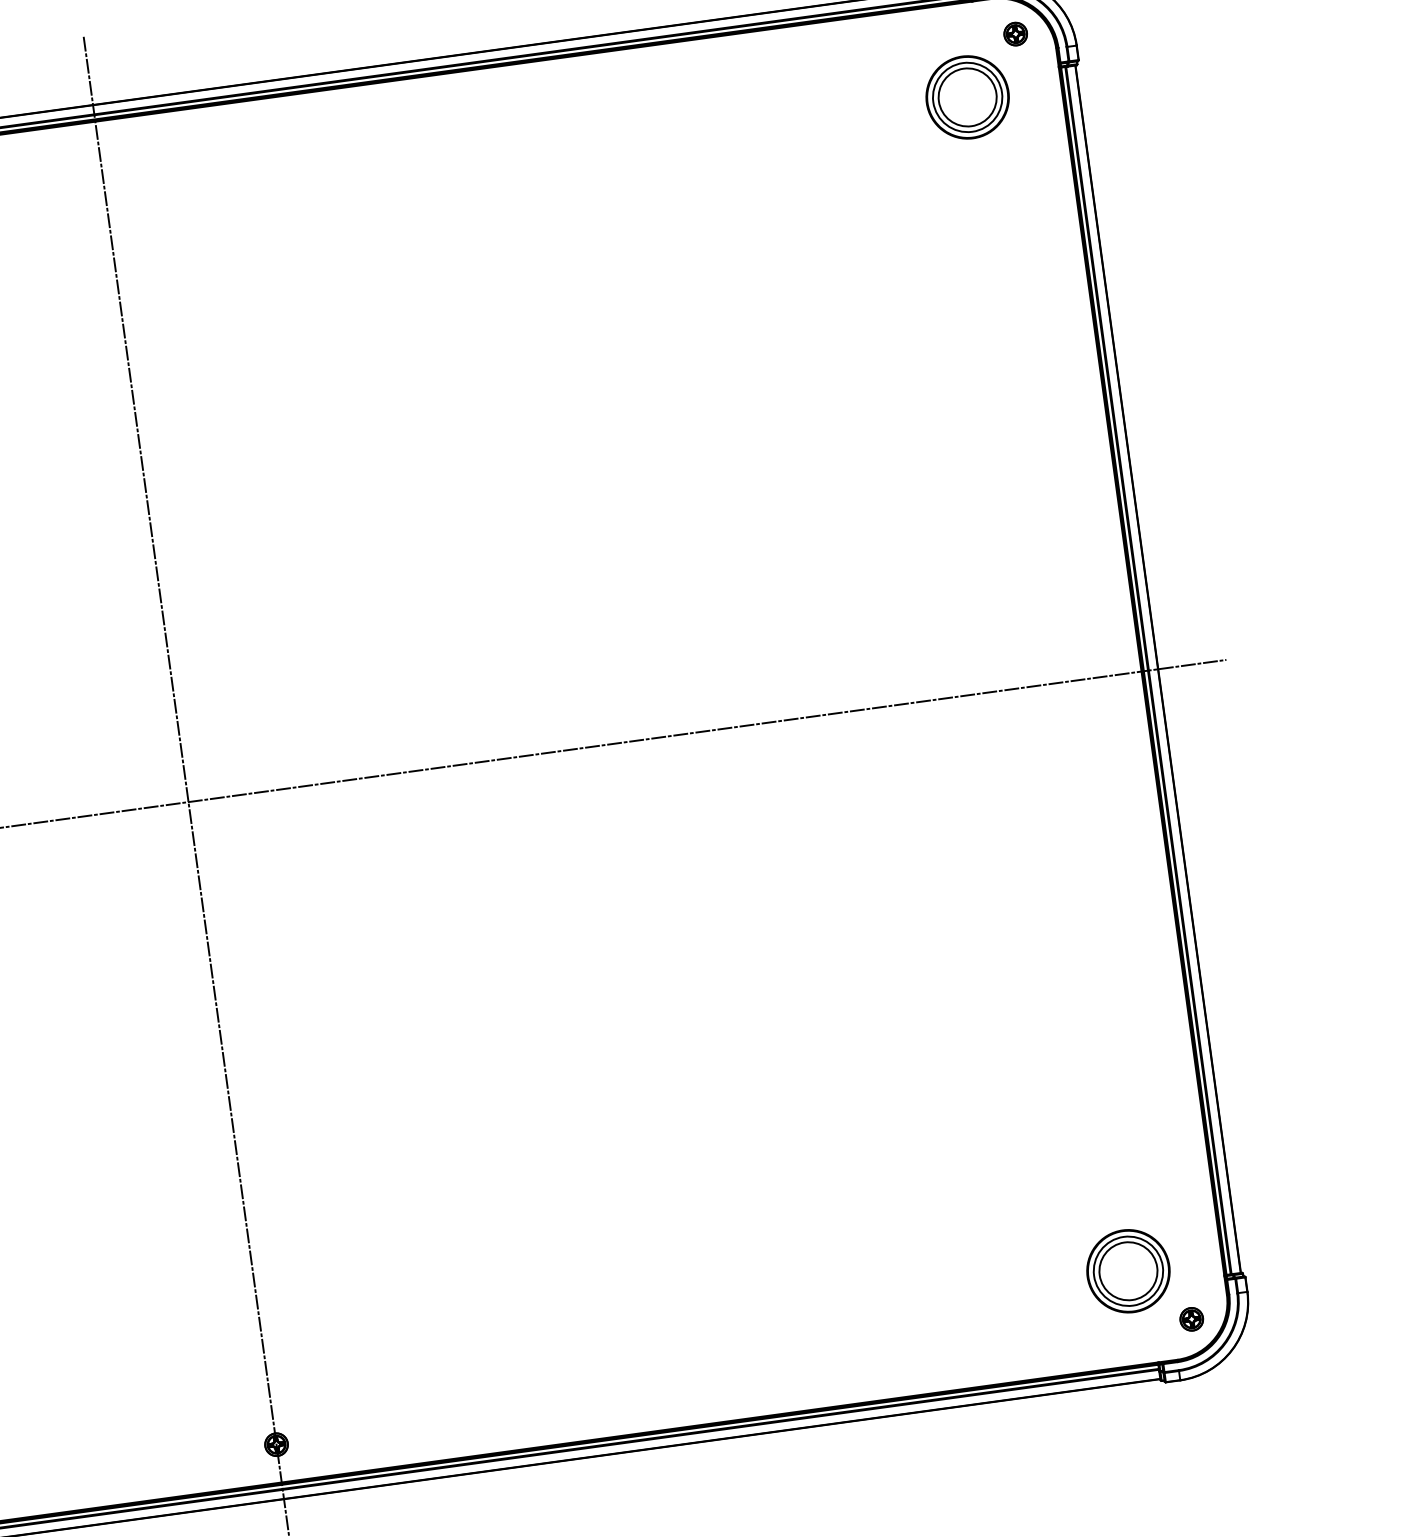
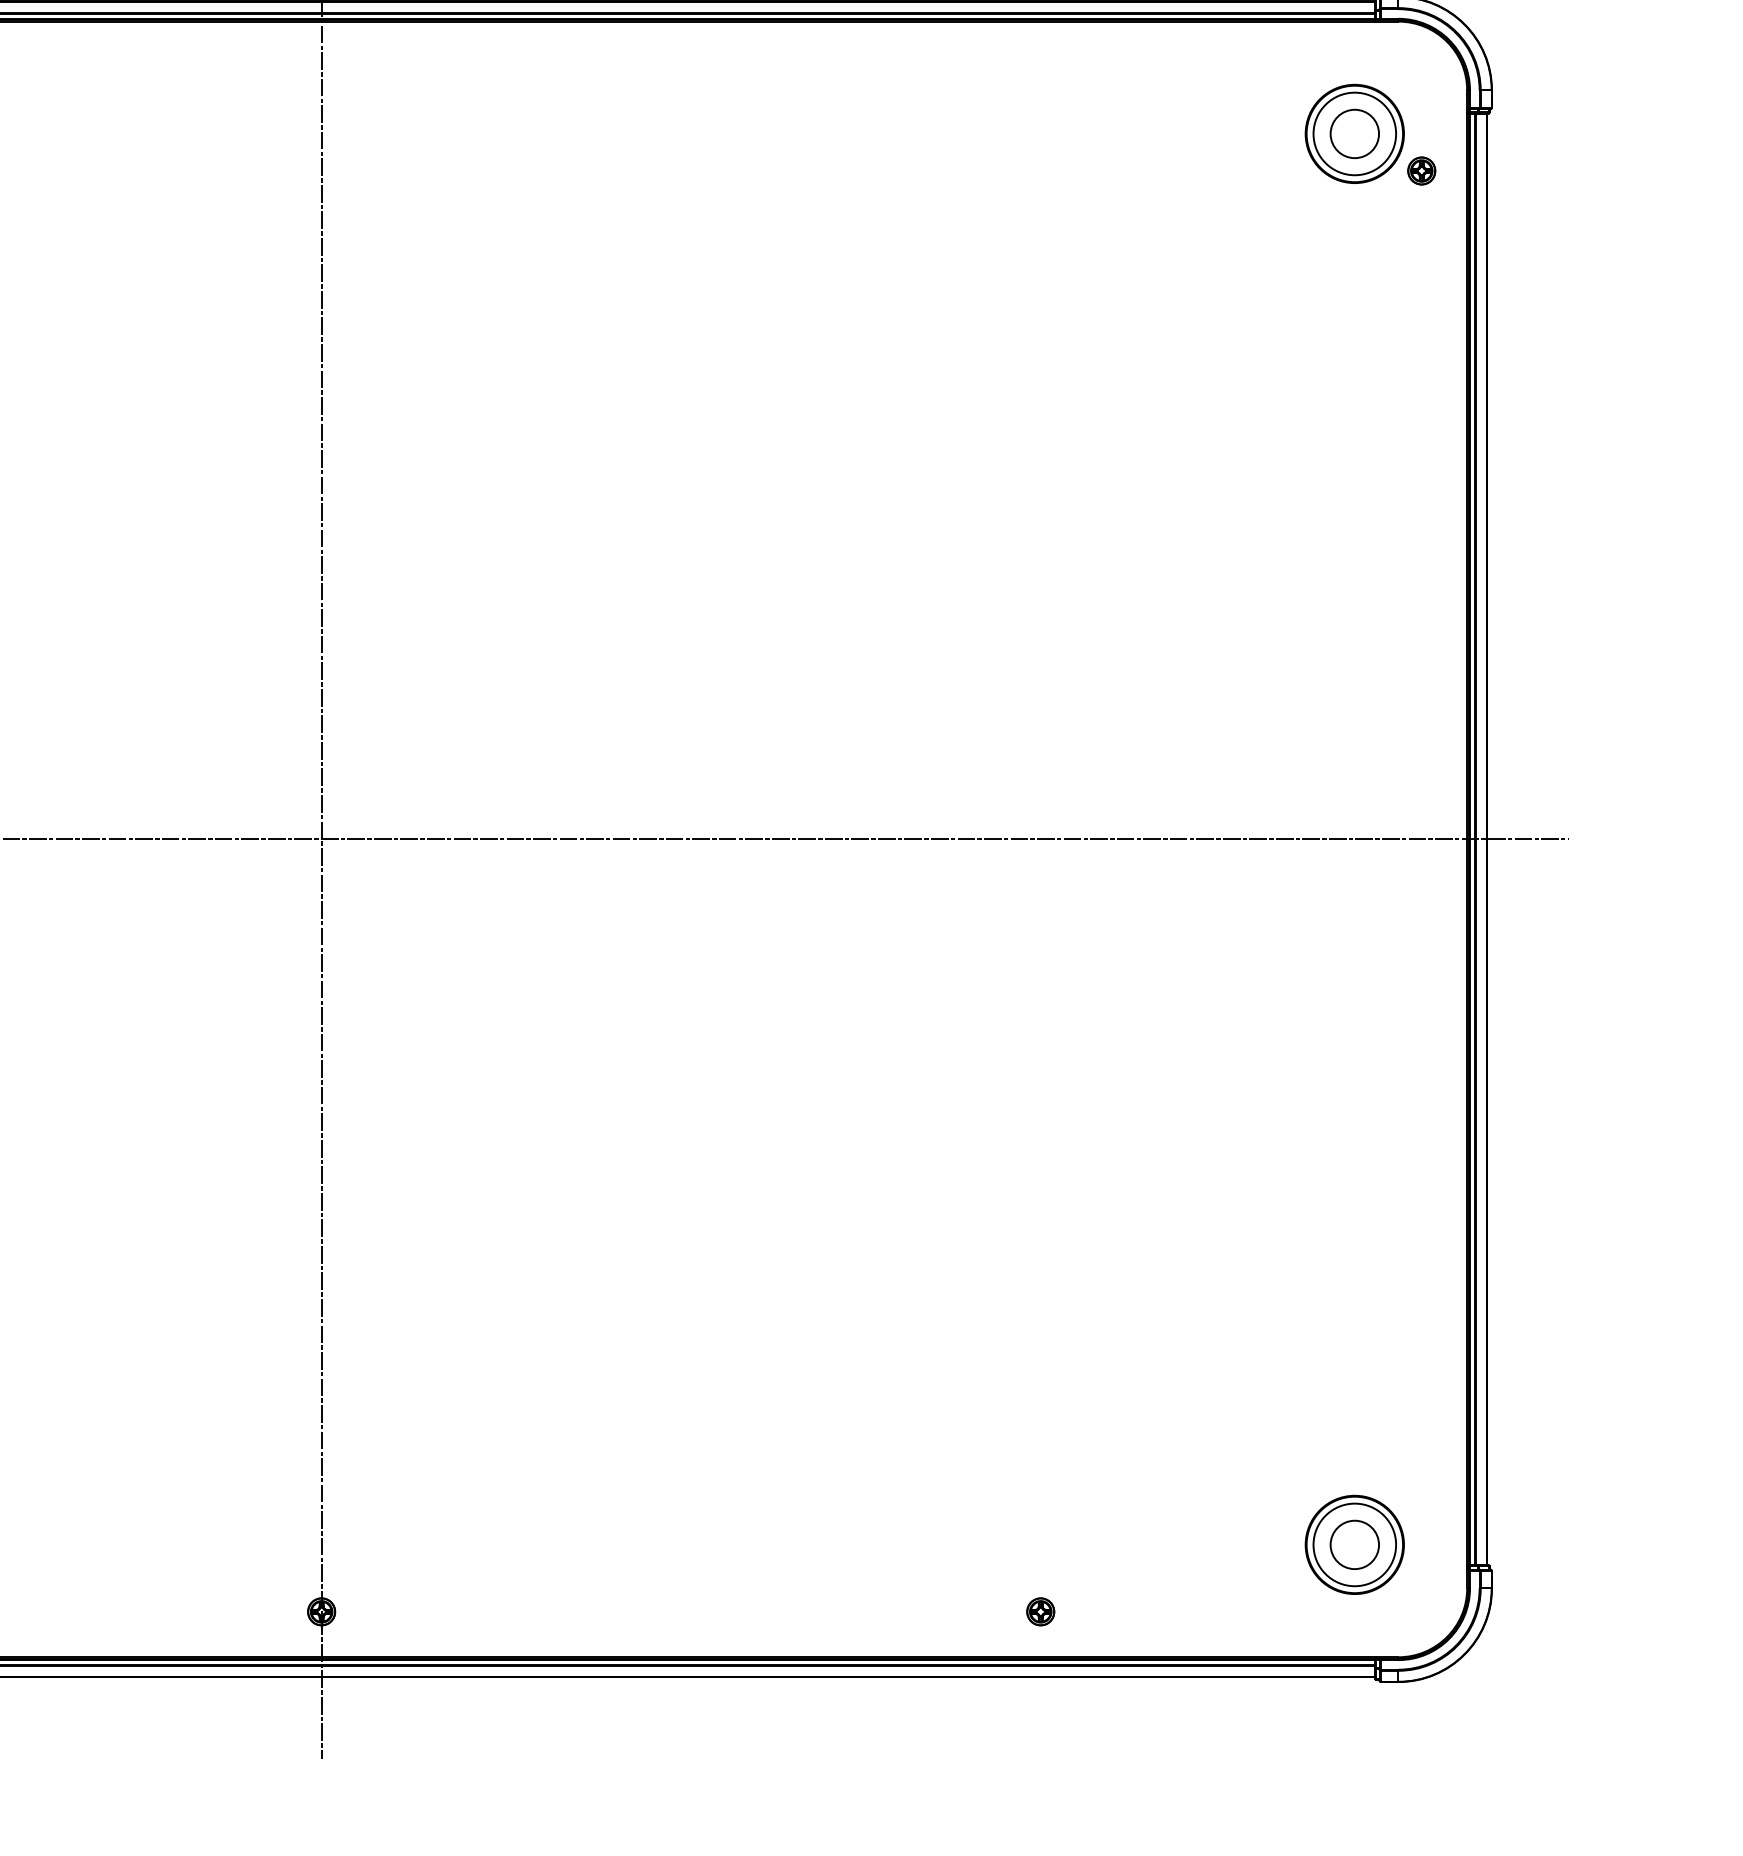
part: (1015, 33) -> (1421, 170), moved
circle: (967, 97) -> (1354, 133), size x0.7
circle: (1128, 1270) -> (1354, 1544), size x0.7
part: (1191, 1319) -> (1040, 1611), moved

